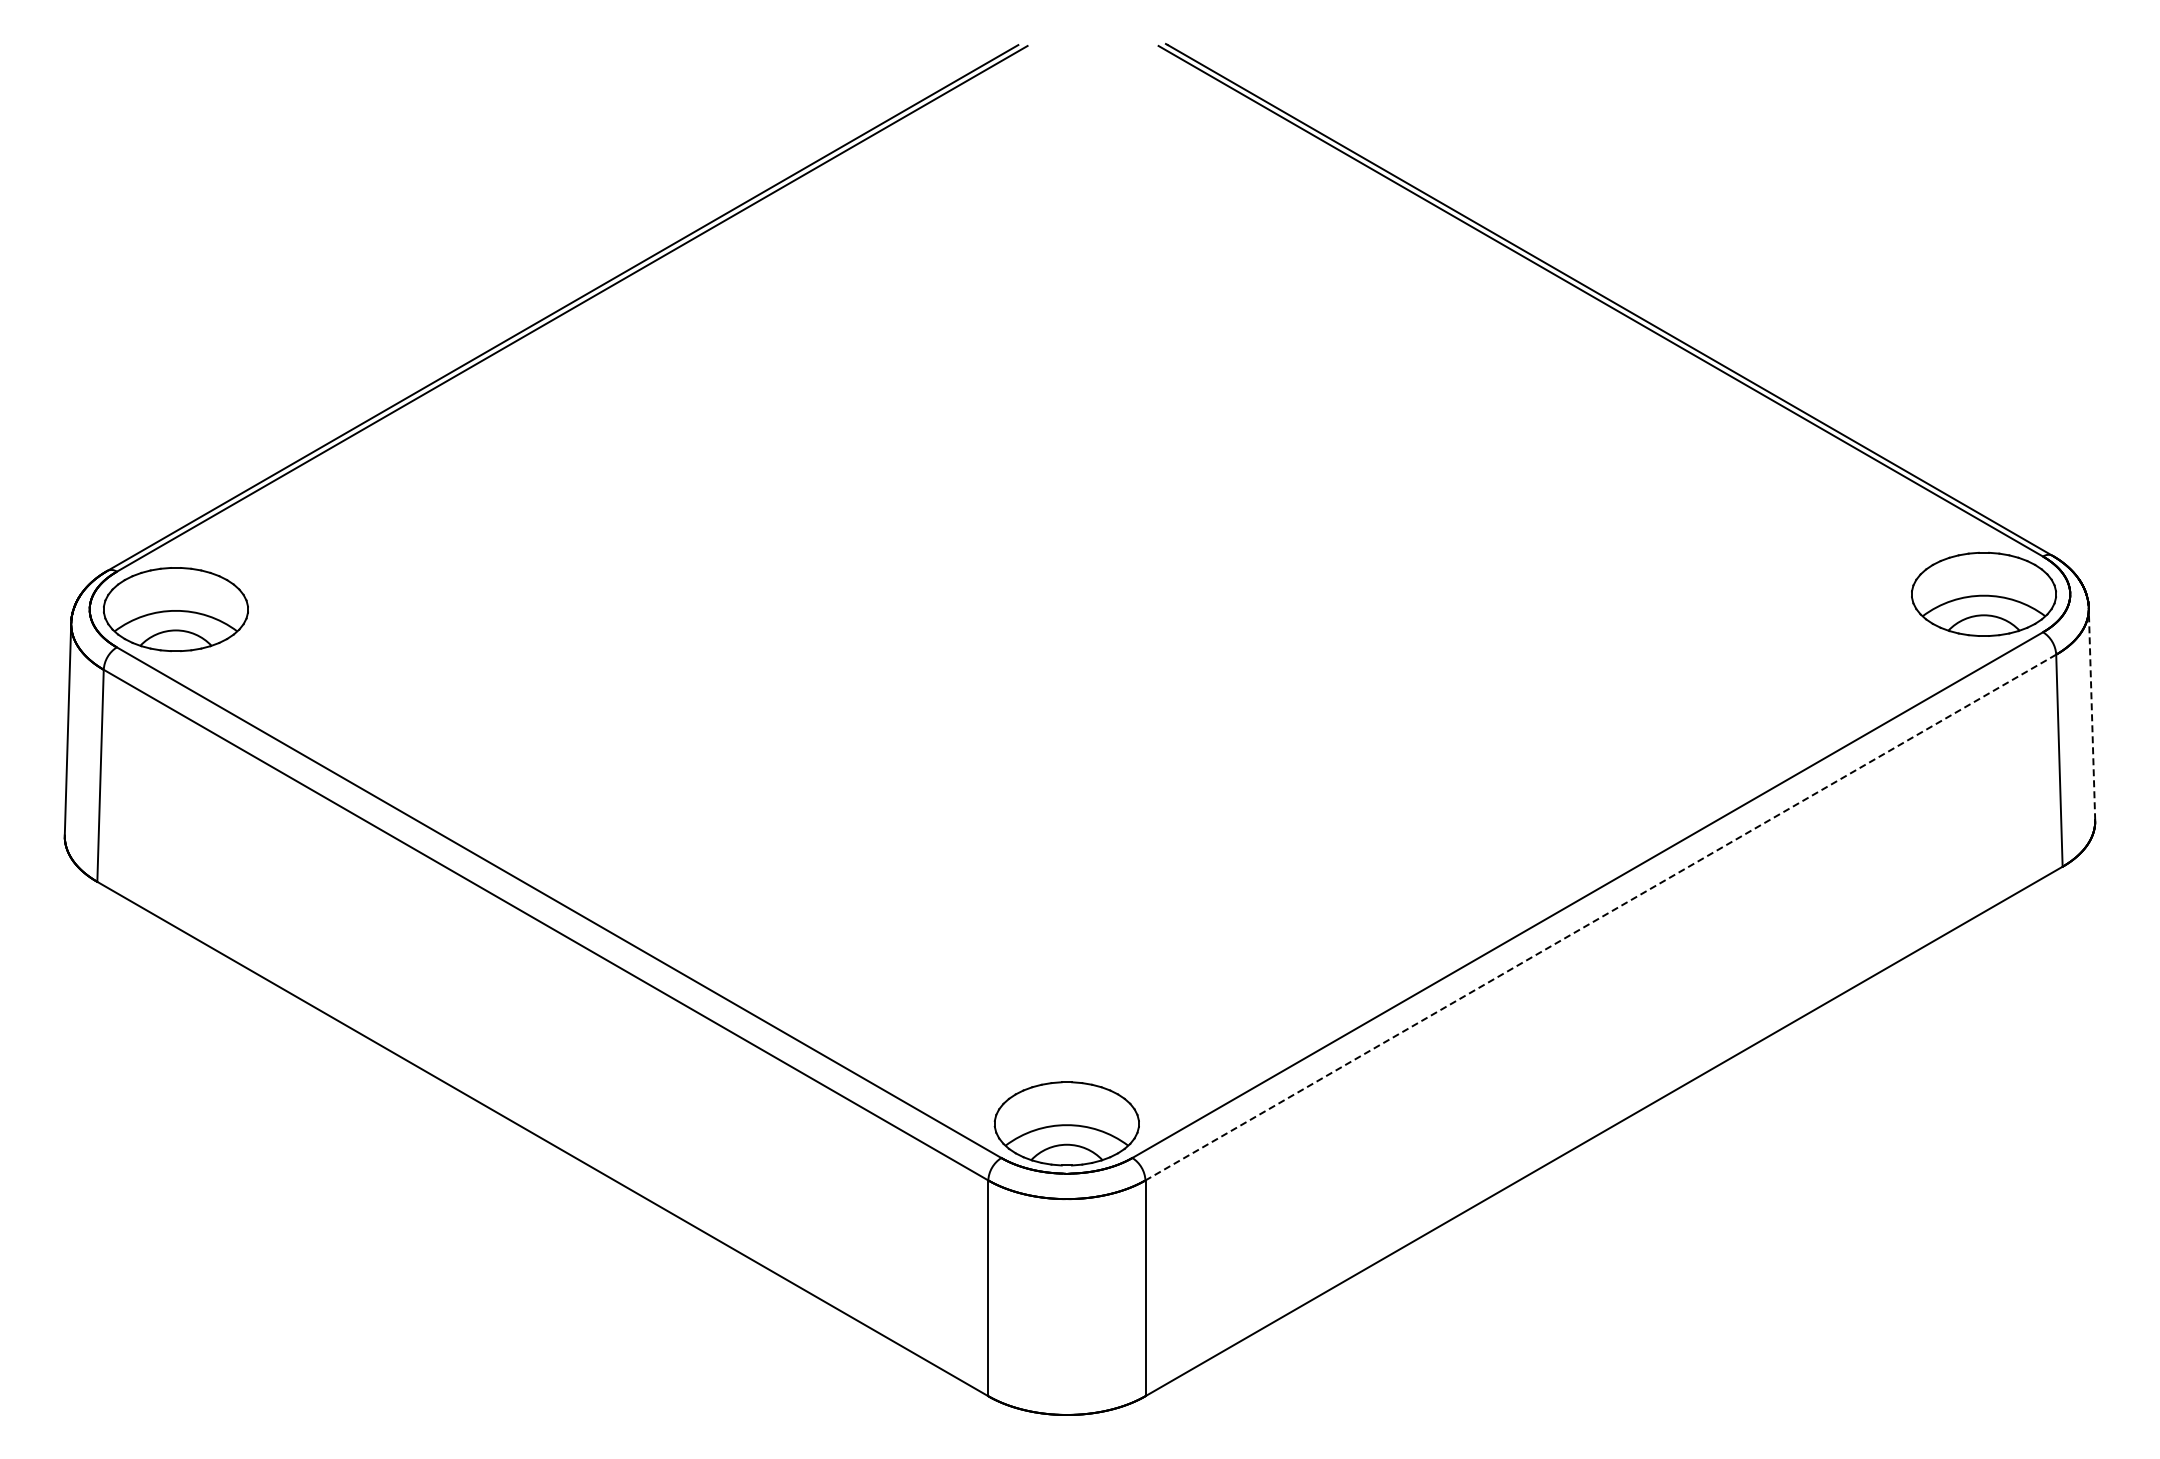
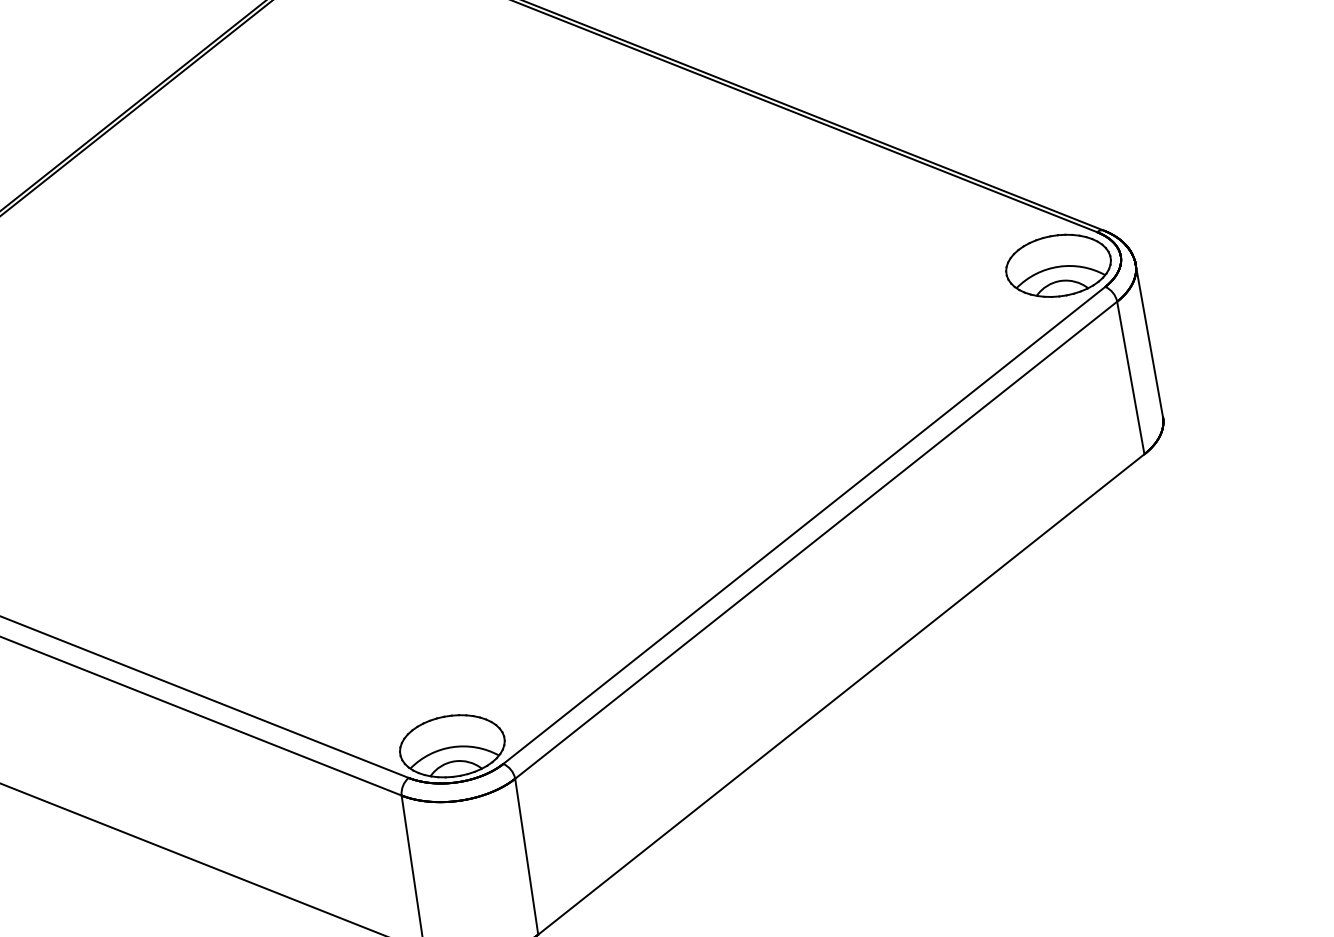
line: (2091, 713) -> (1148, 340), dashed -> solid
line: (1600, 917) -> (815, 540), dashed -> solid

